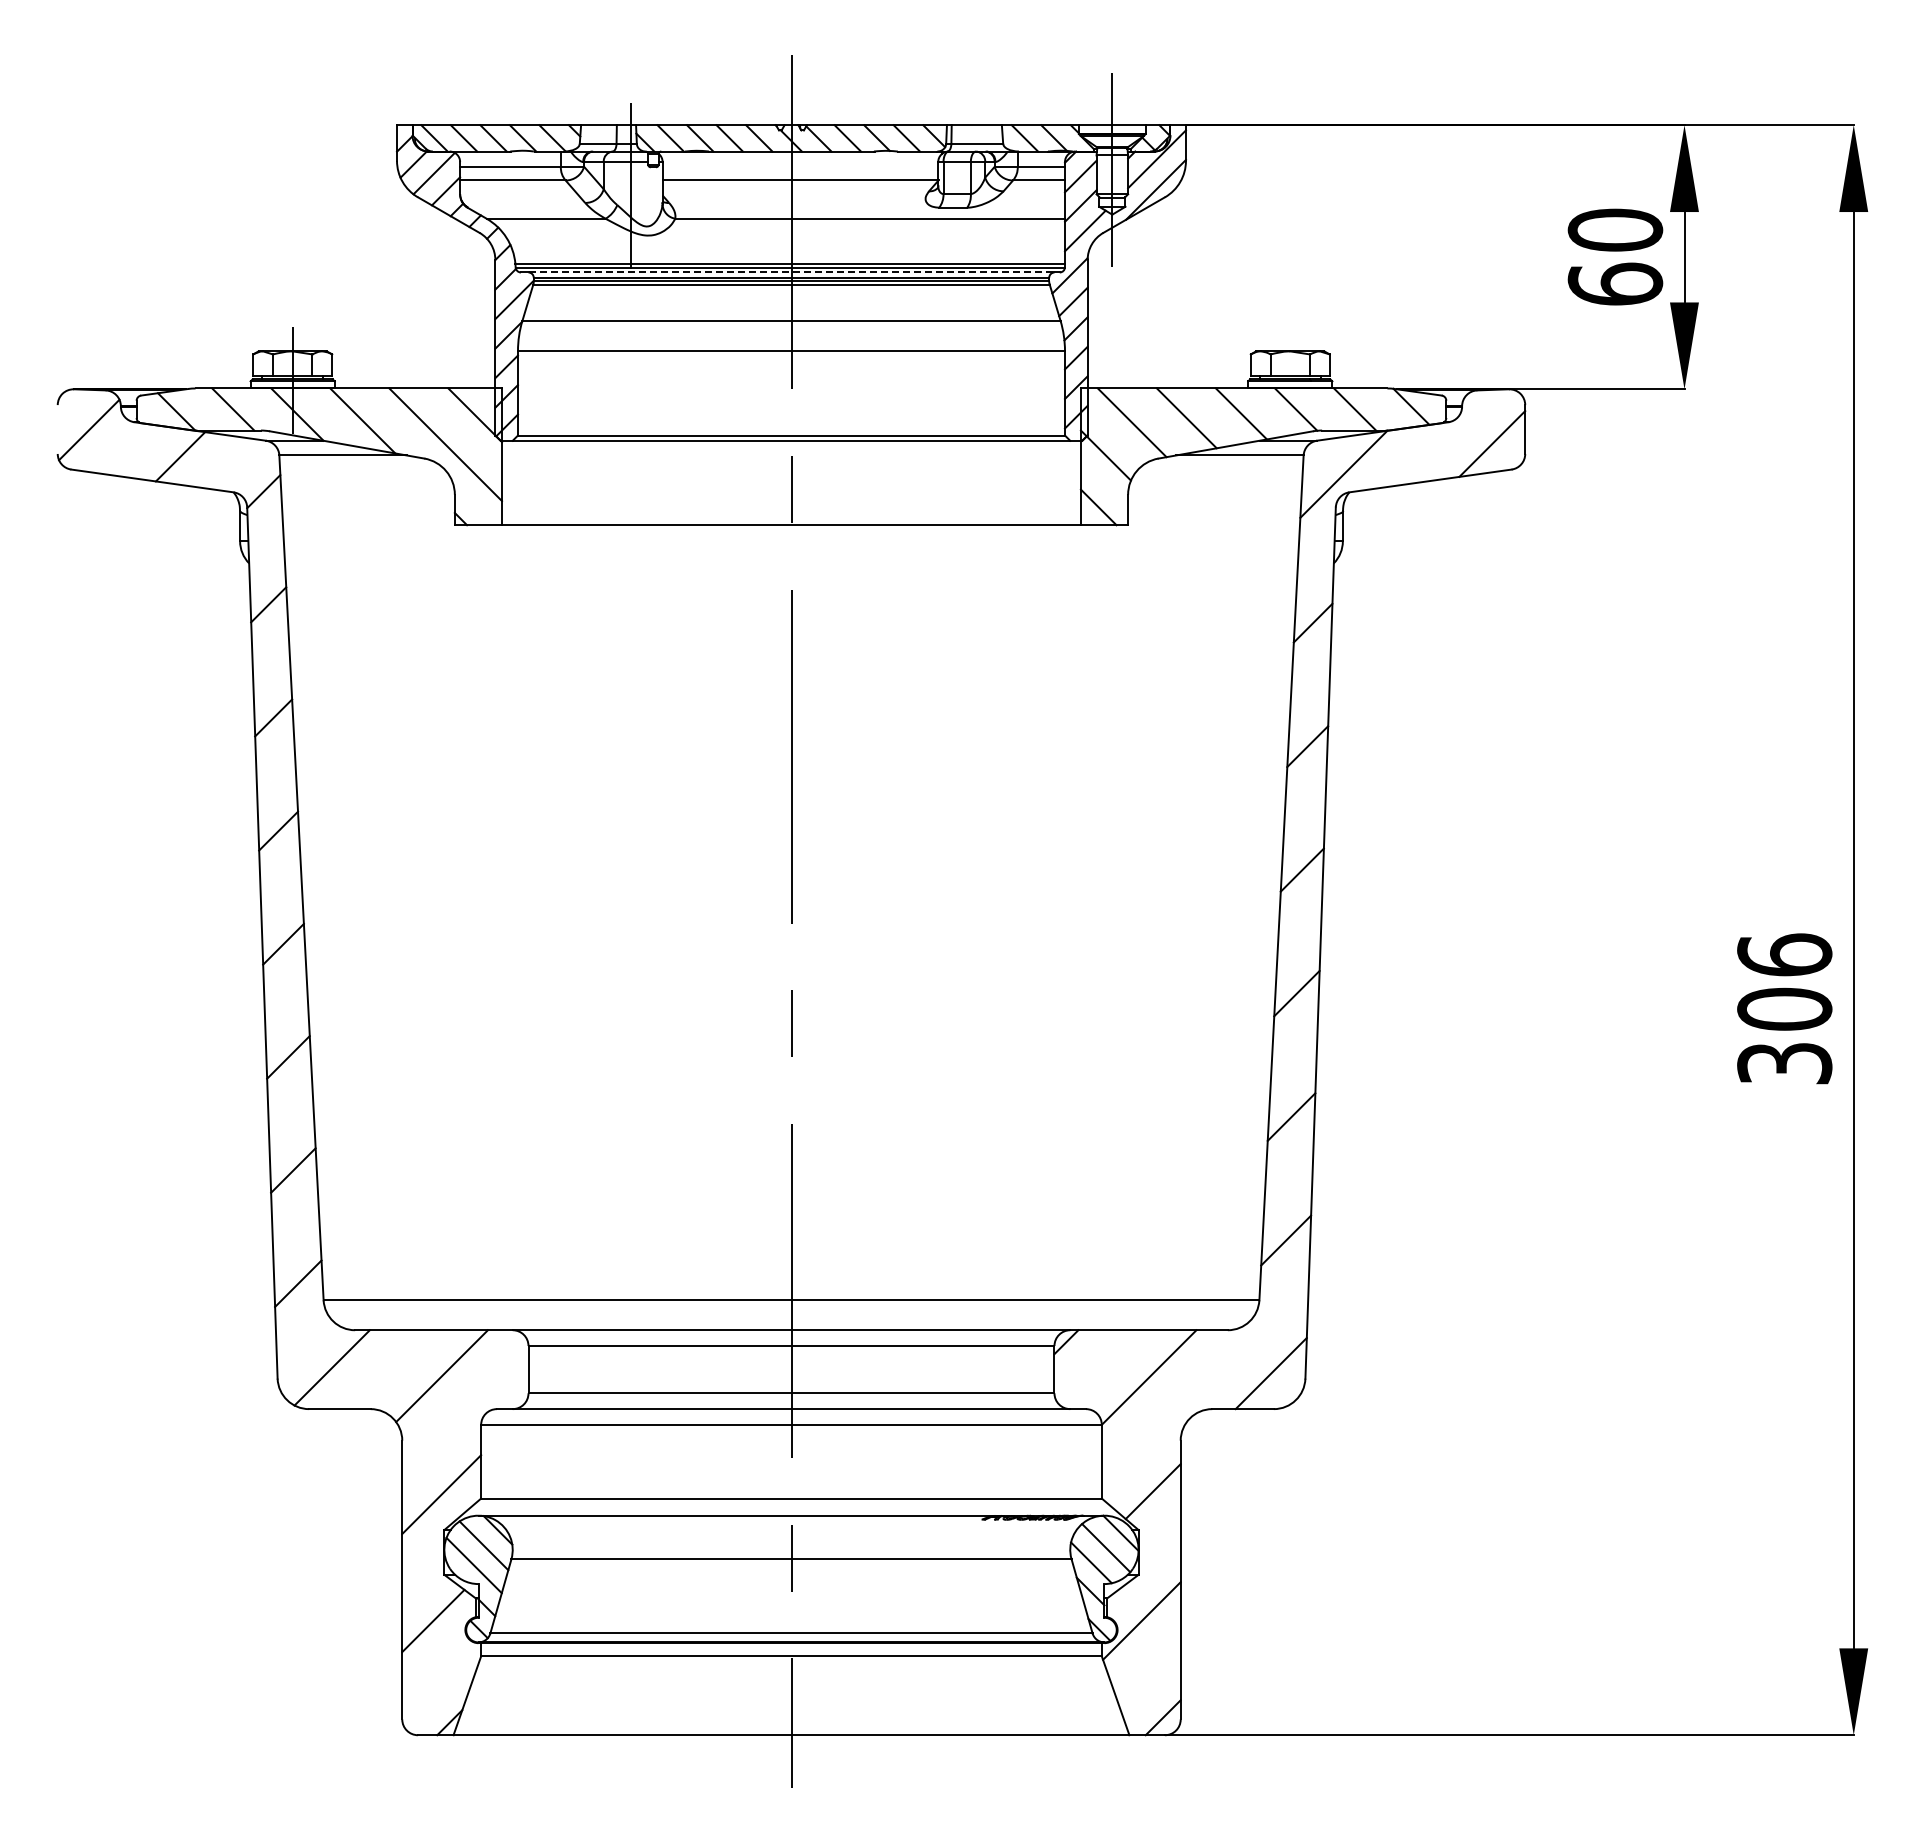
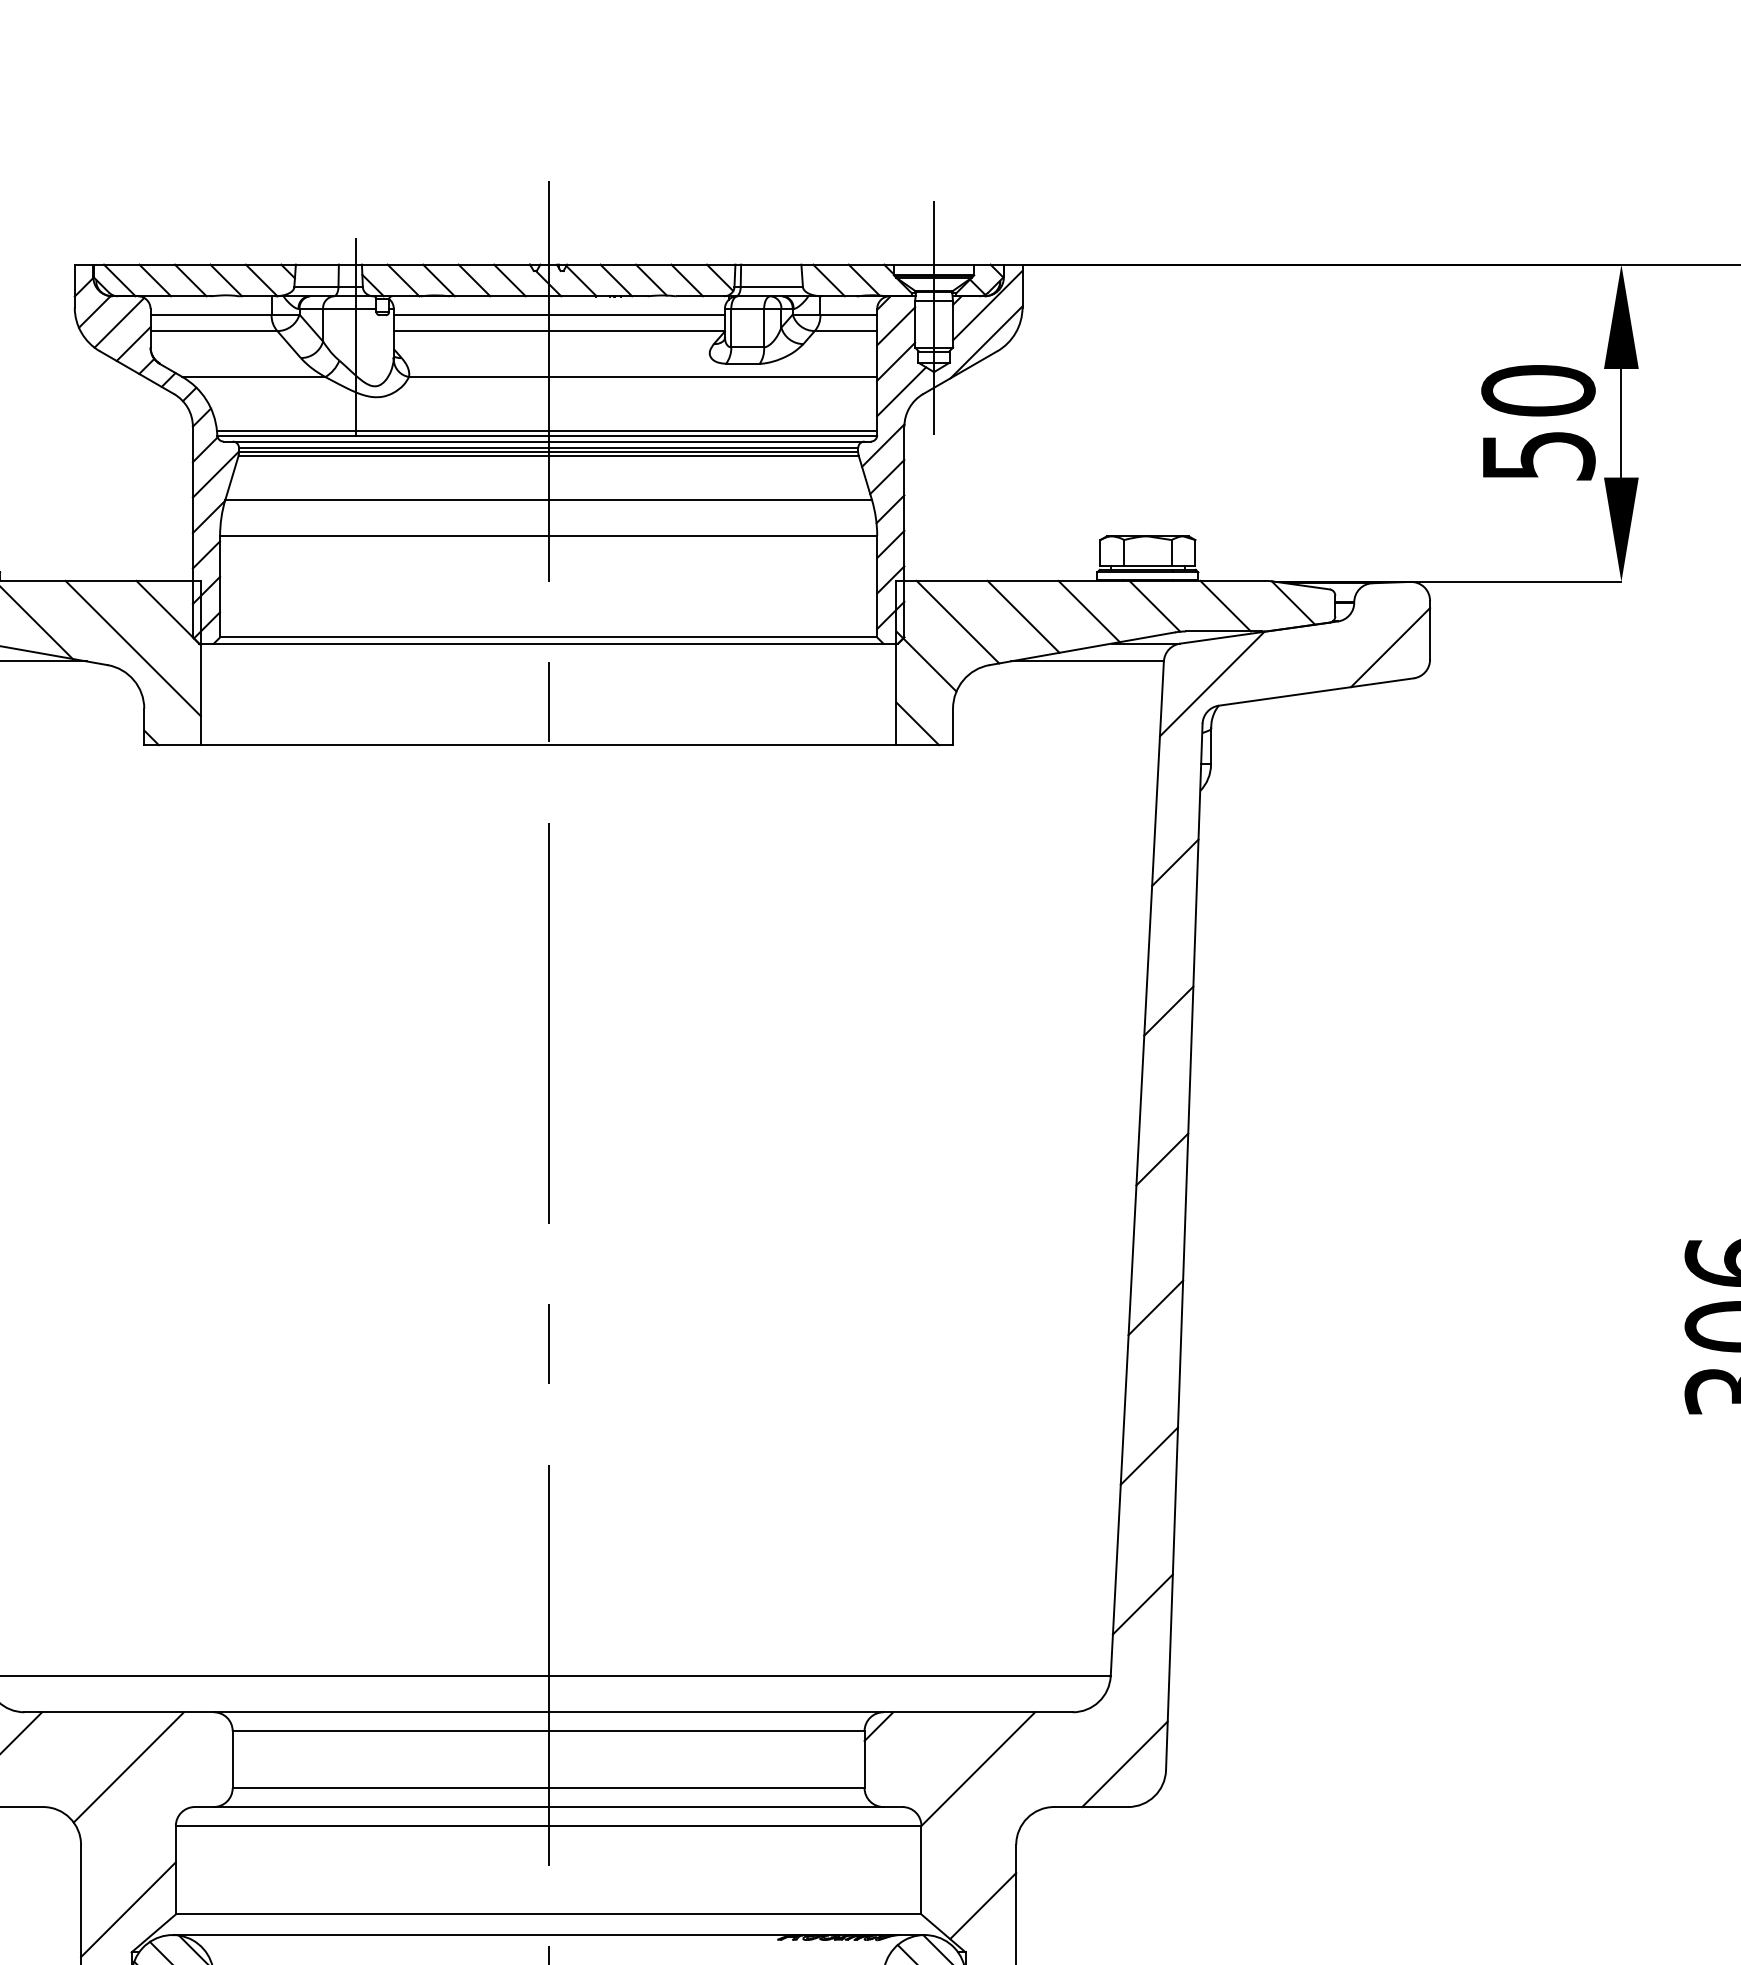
line: (800, 166) -> (559, 314), added
line: (791, 272) -> (548, 441), dashed -> solid
text: (1615, 283) -> (1538, 454), 60 -> 50

